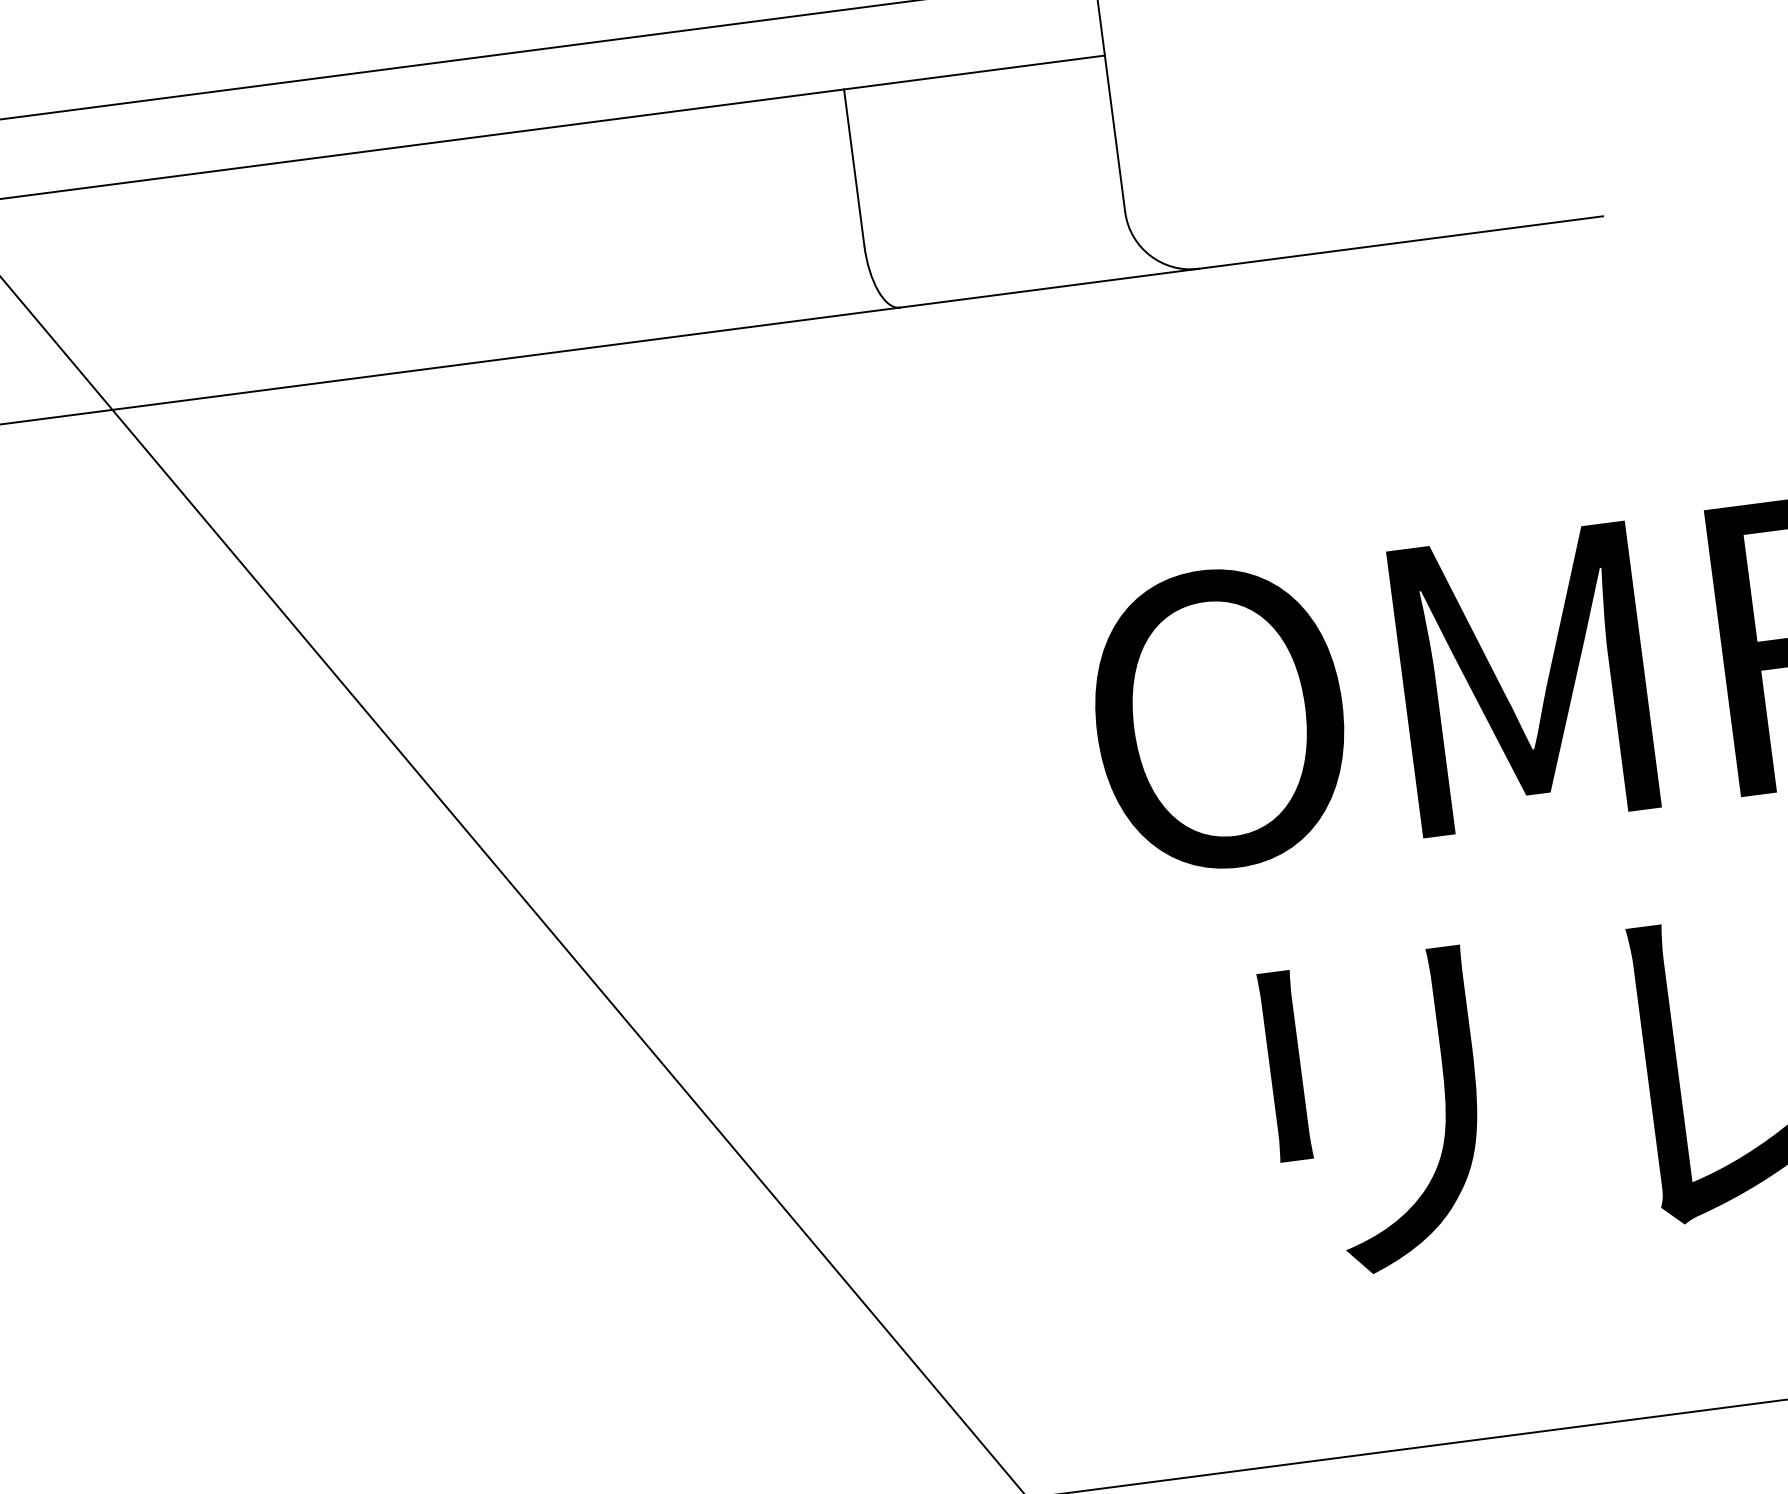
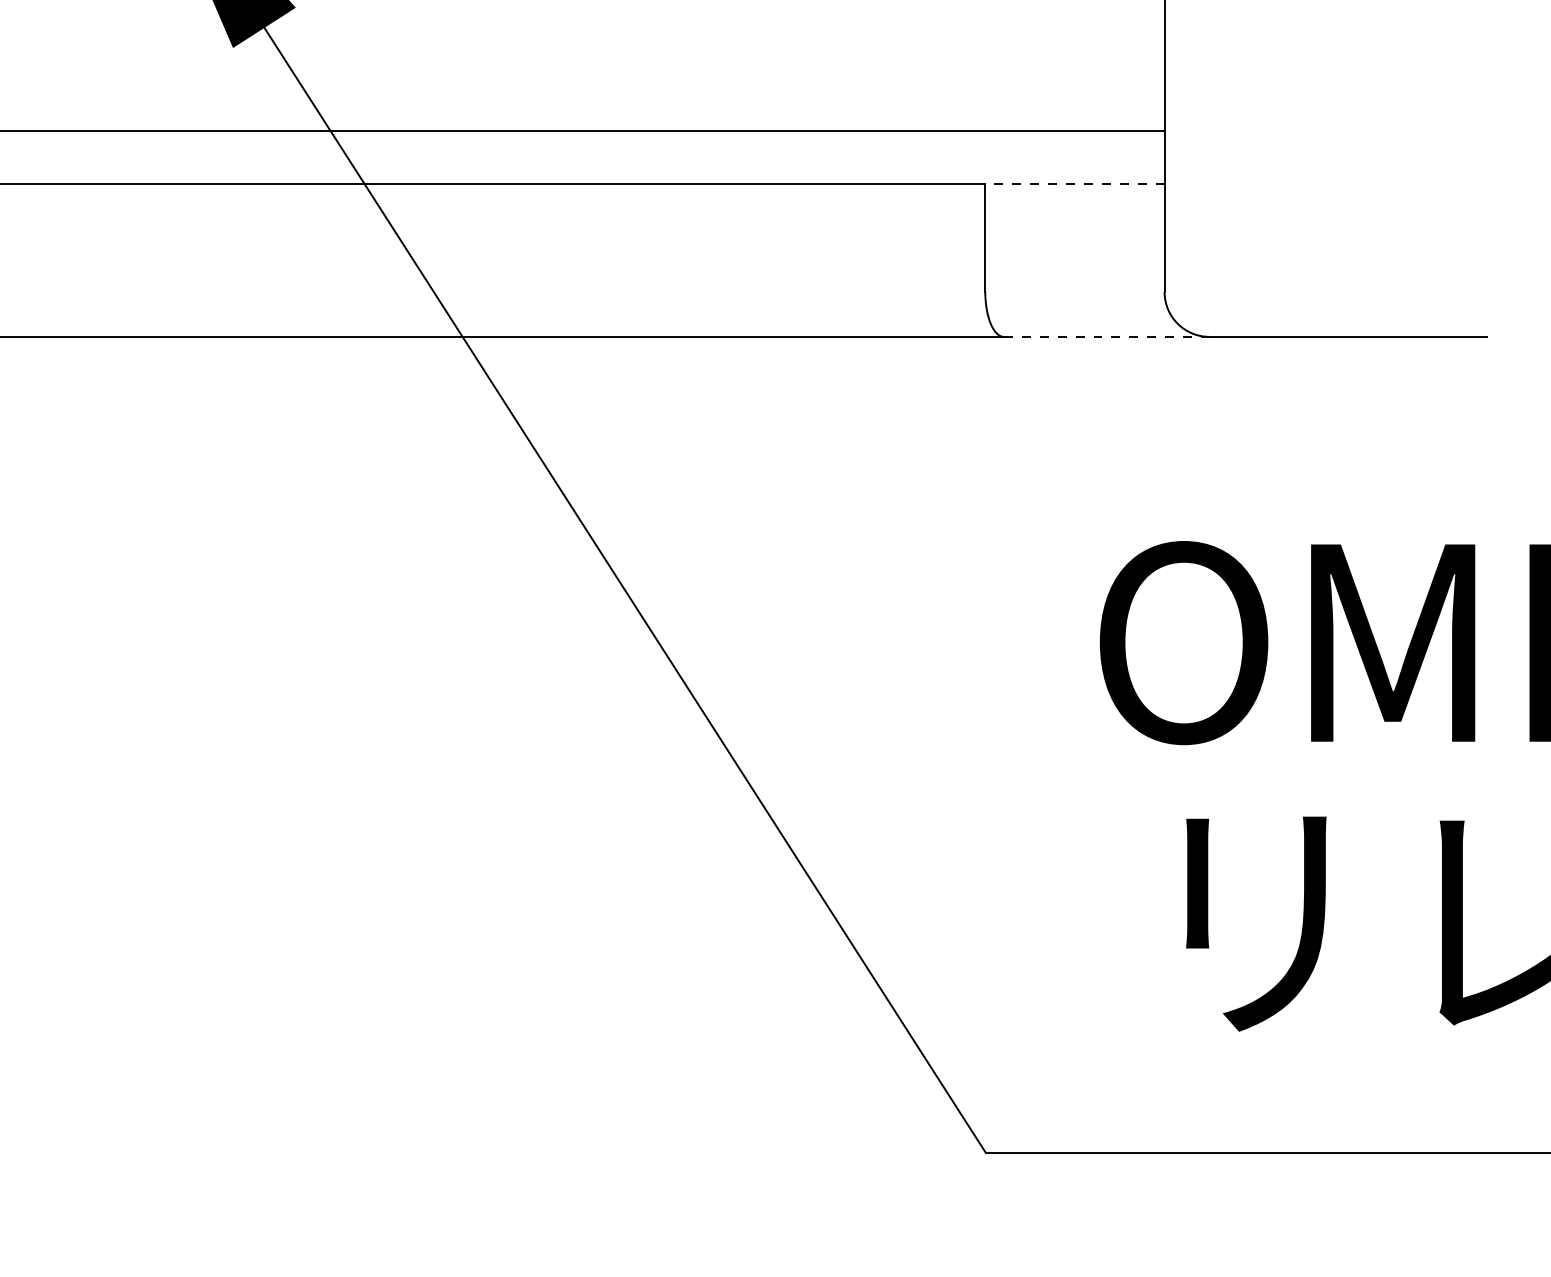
line: (973, 72) -> (1074, 184), solid -> dashed
line: (1049, 287) -> (1106, 336), solid -> dashed

